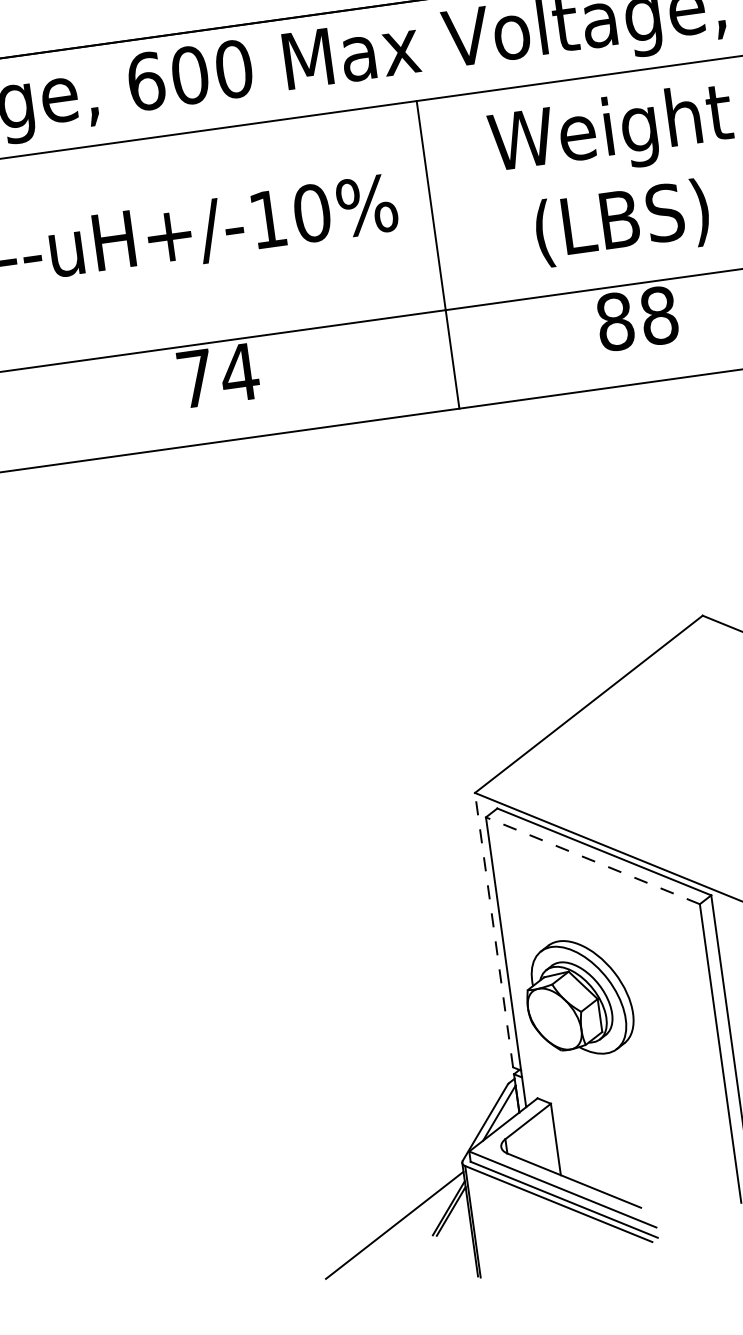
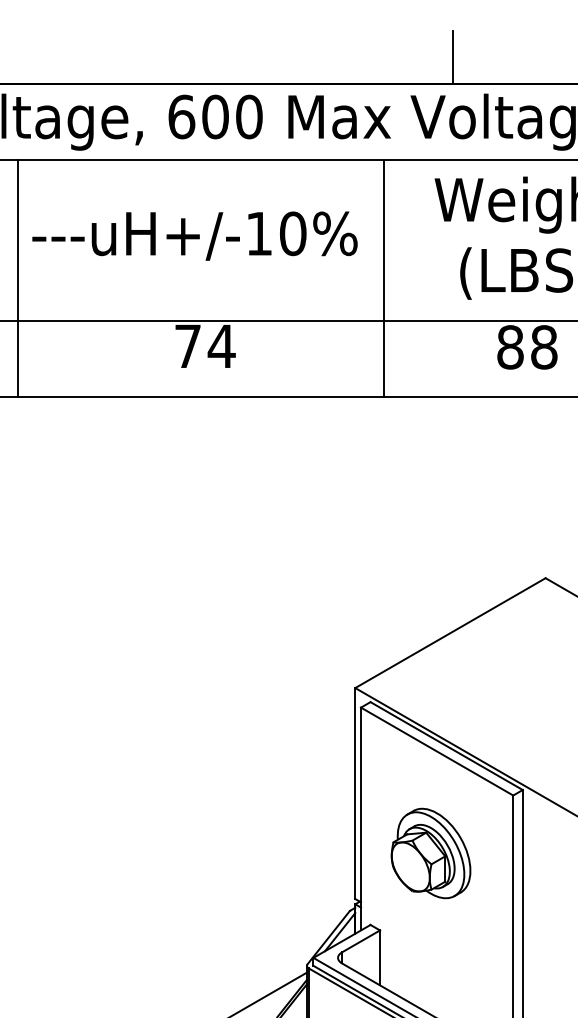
line: (593, 860) -> (437, 751), dashed -> solid
line: (494, 930) -> (355, 793), dashed -> solid
part: (577, 998) -> (430, 853), moved

